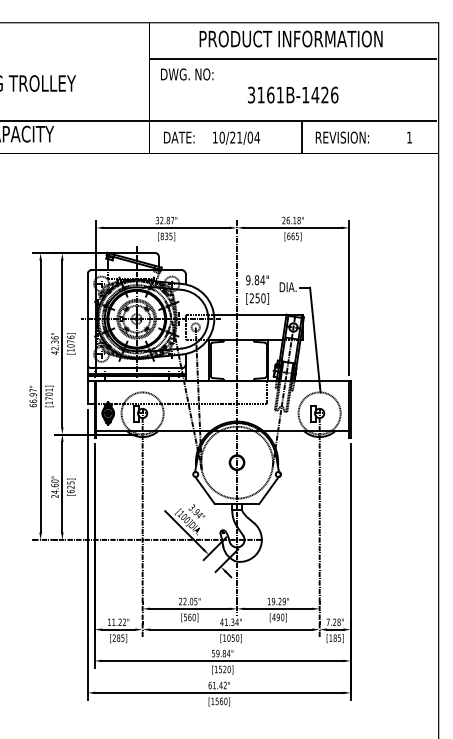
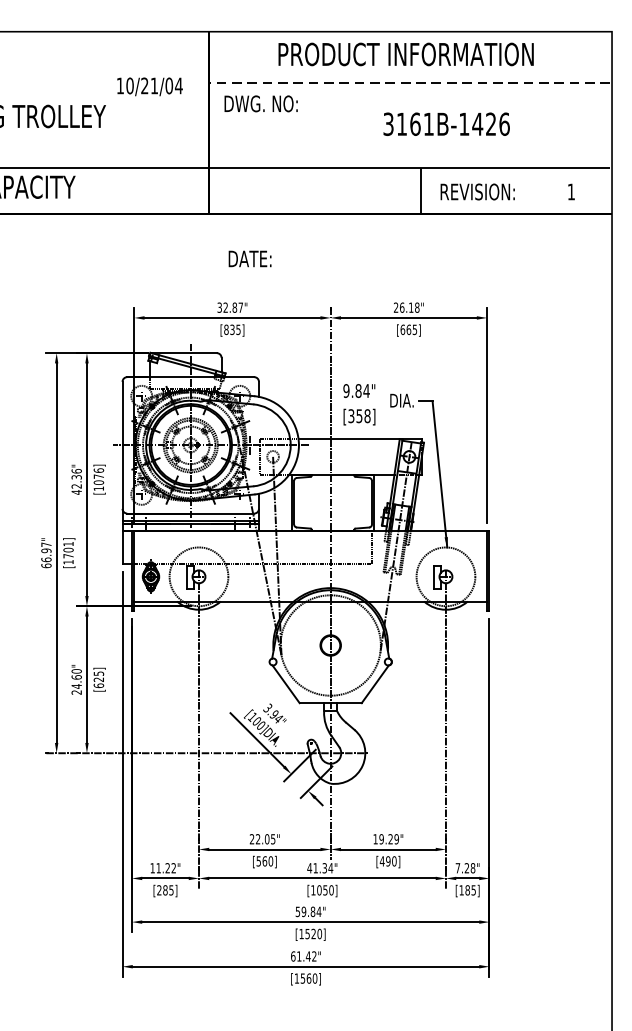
line: (293, 59) -> (409, 82), solid -> dashed
text: (293, 94) -> (447, 123), moved
text: (179, 137) -> (250, 258), moved
text: (236, 137) -> (149, 85), moved
text: (257, 298) -> (359, 416), [250] -> [358]

